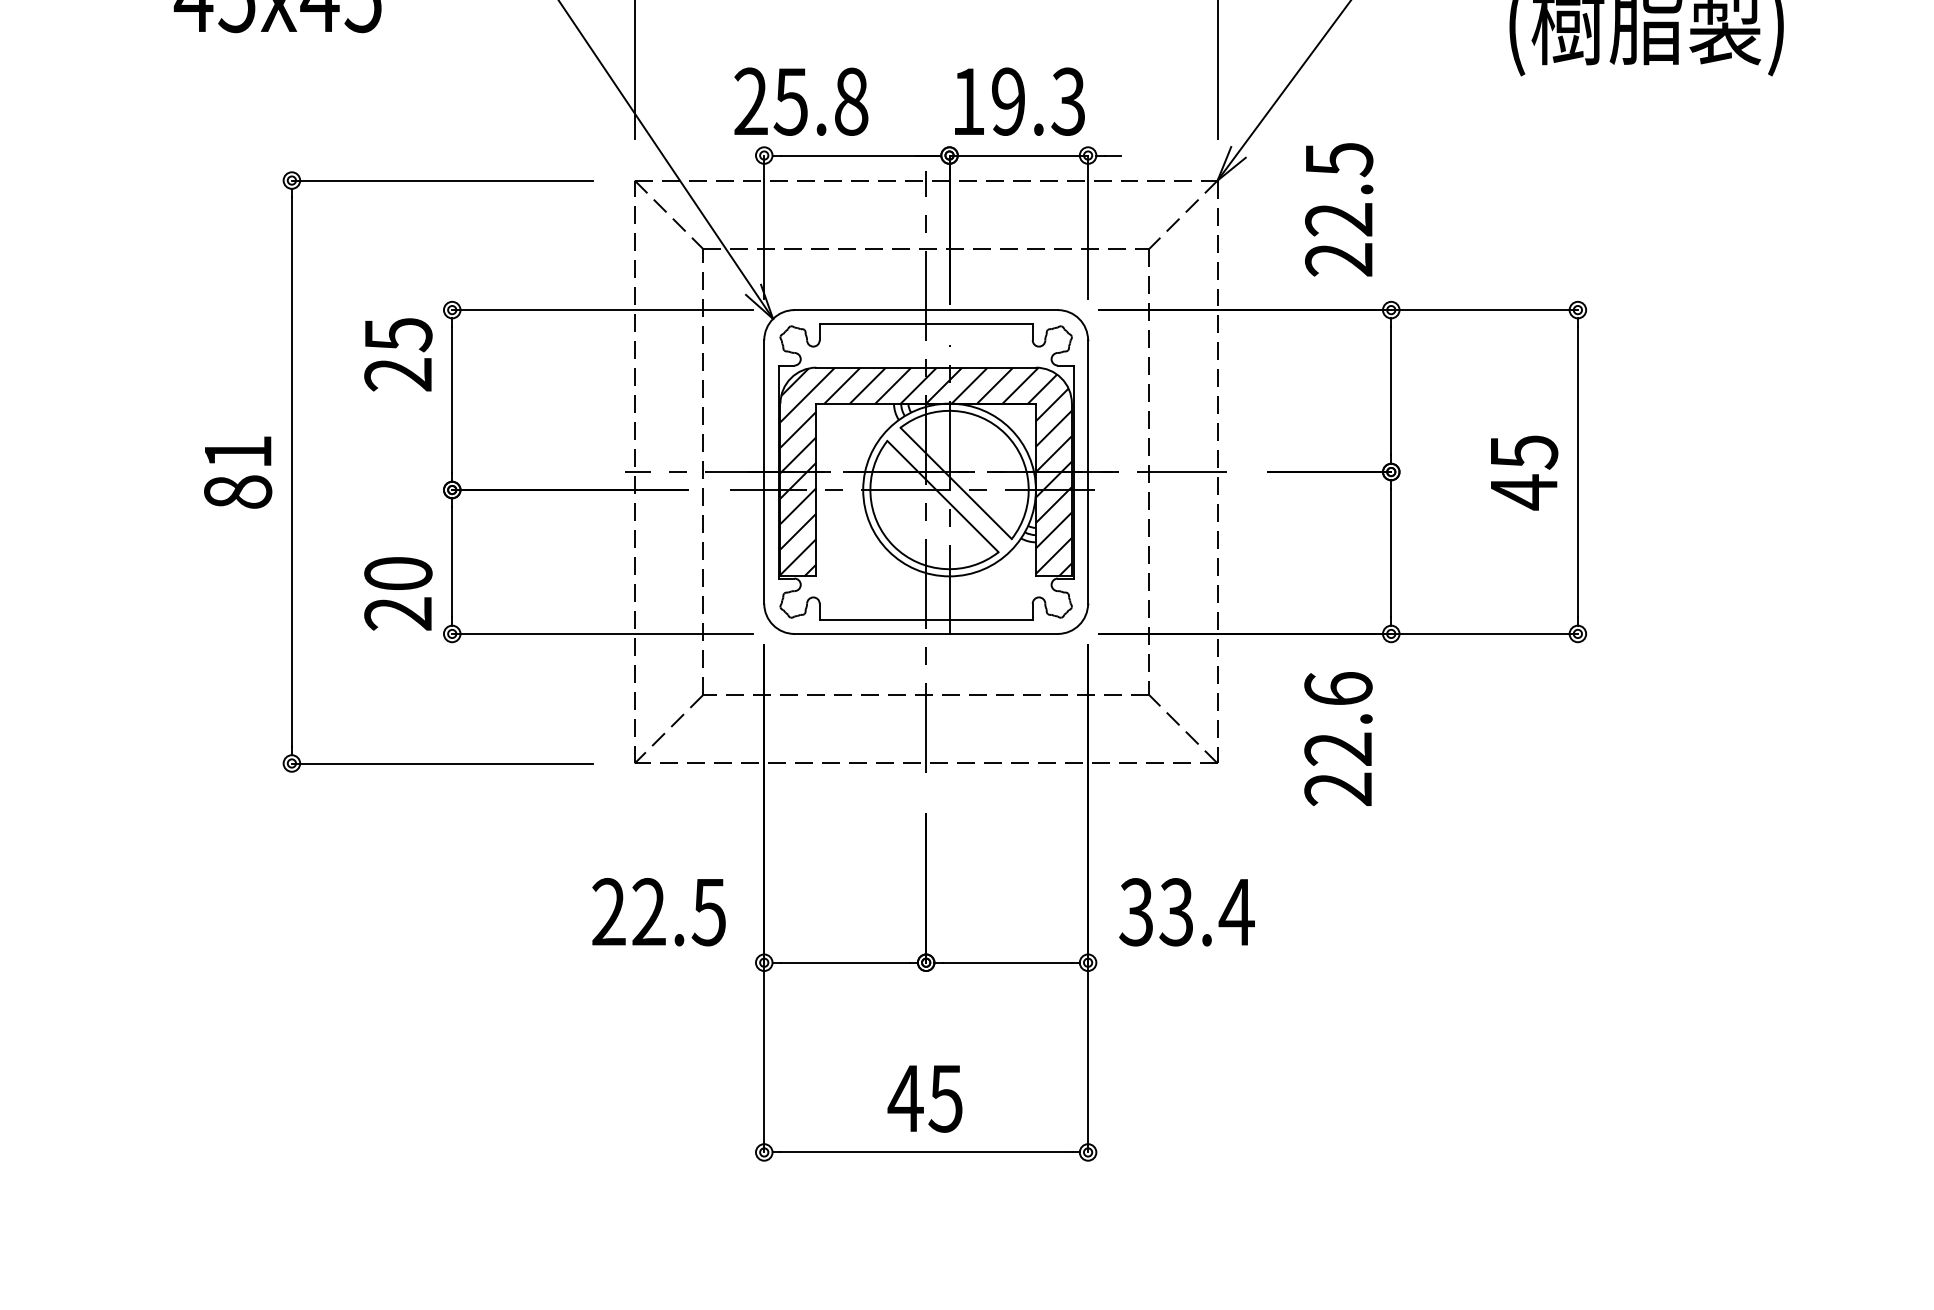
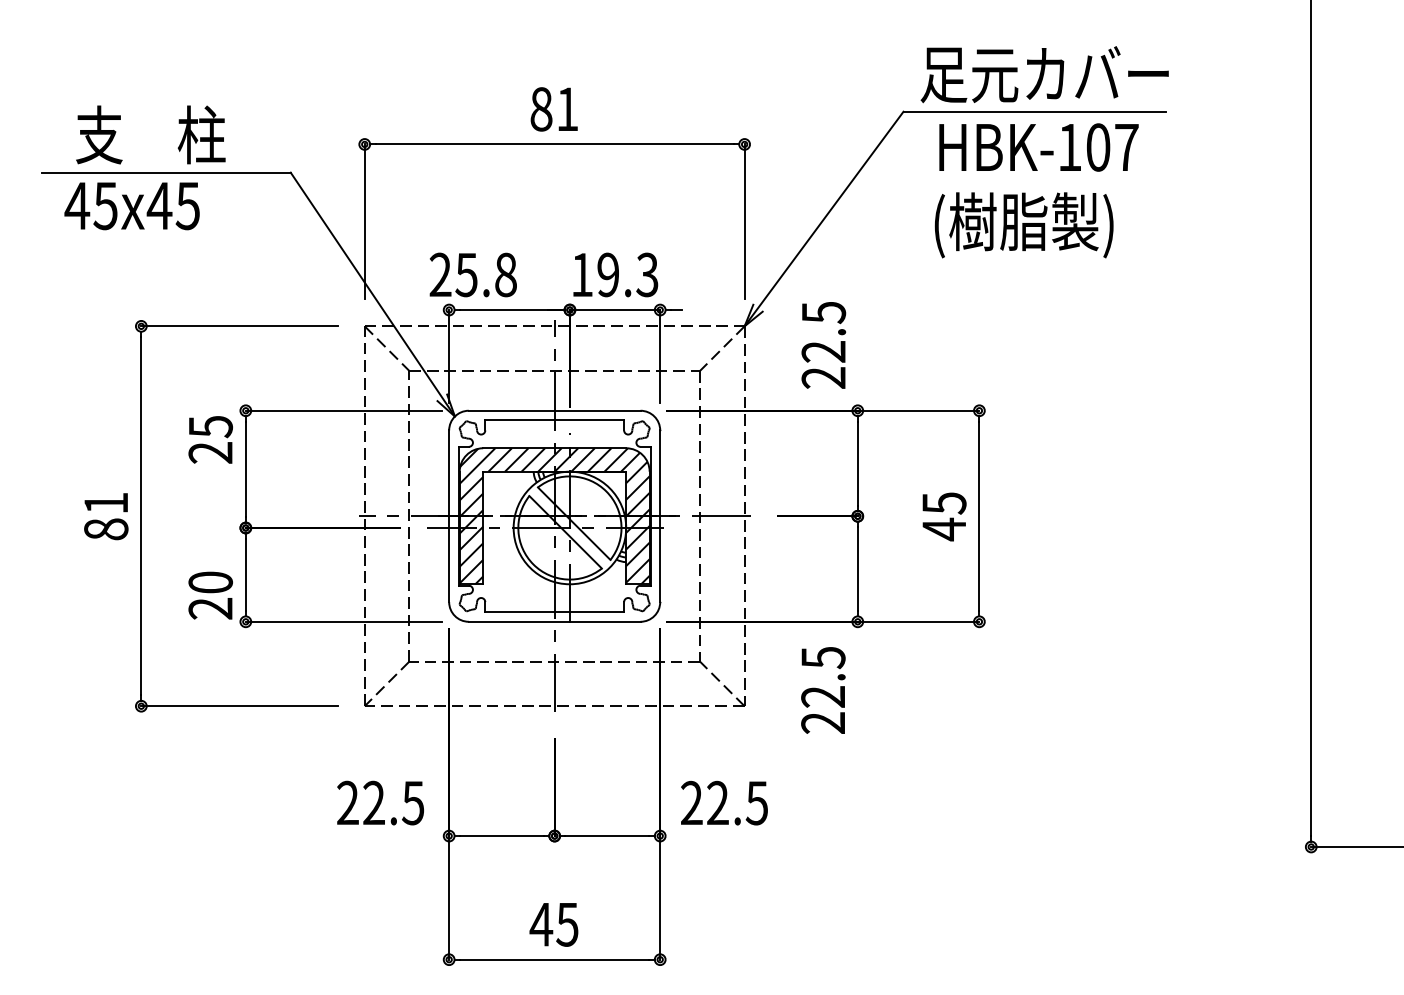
text: (1338, 688) -> (823, 657), 22.6 -> 22.5
text: (1186, 912) -> (724, 803), 33.4 -> 22.5

